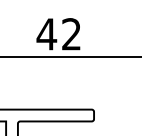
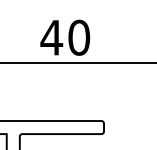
text: (71, 34) -> (79, 37), 42 -> 40

